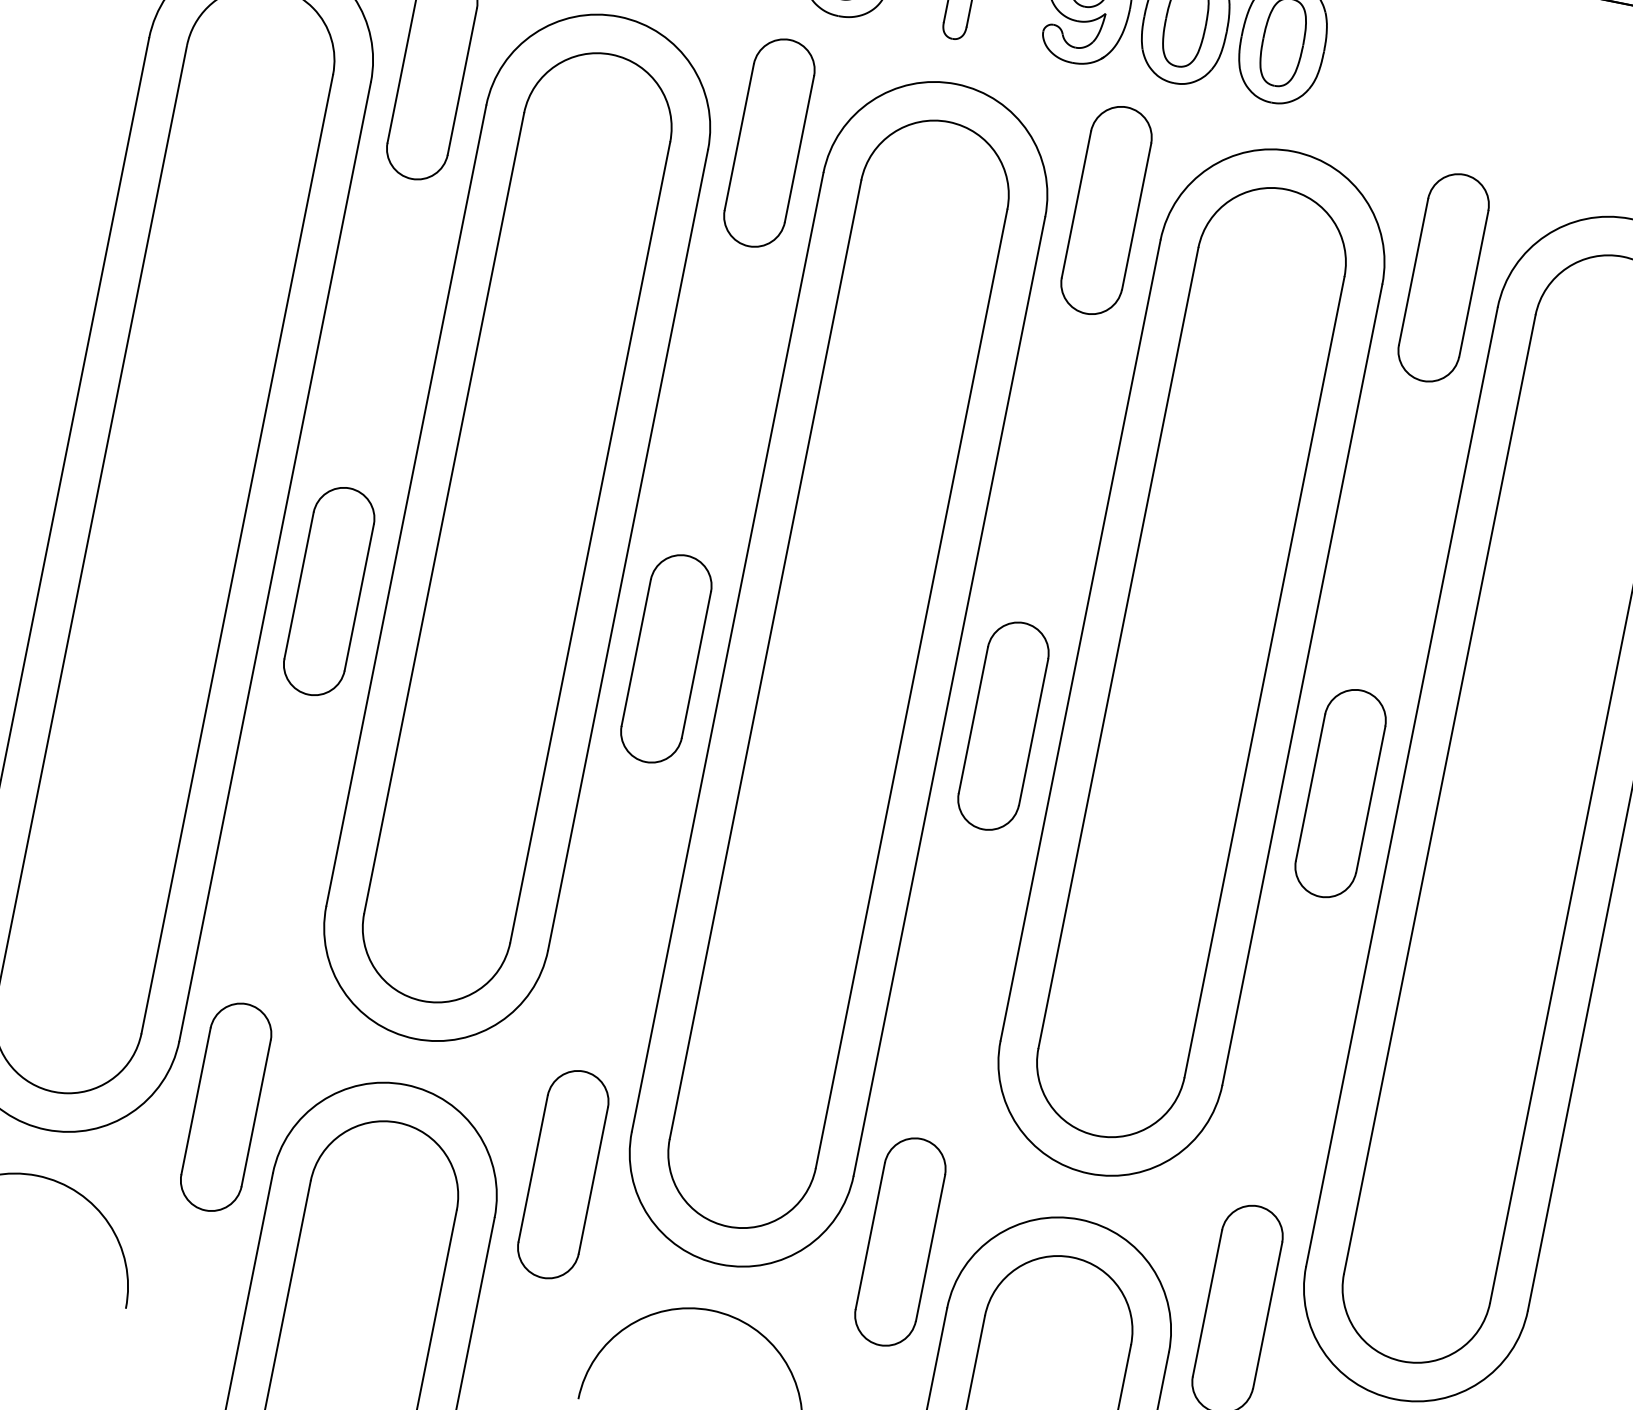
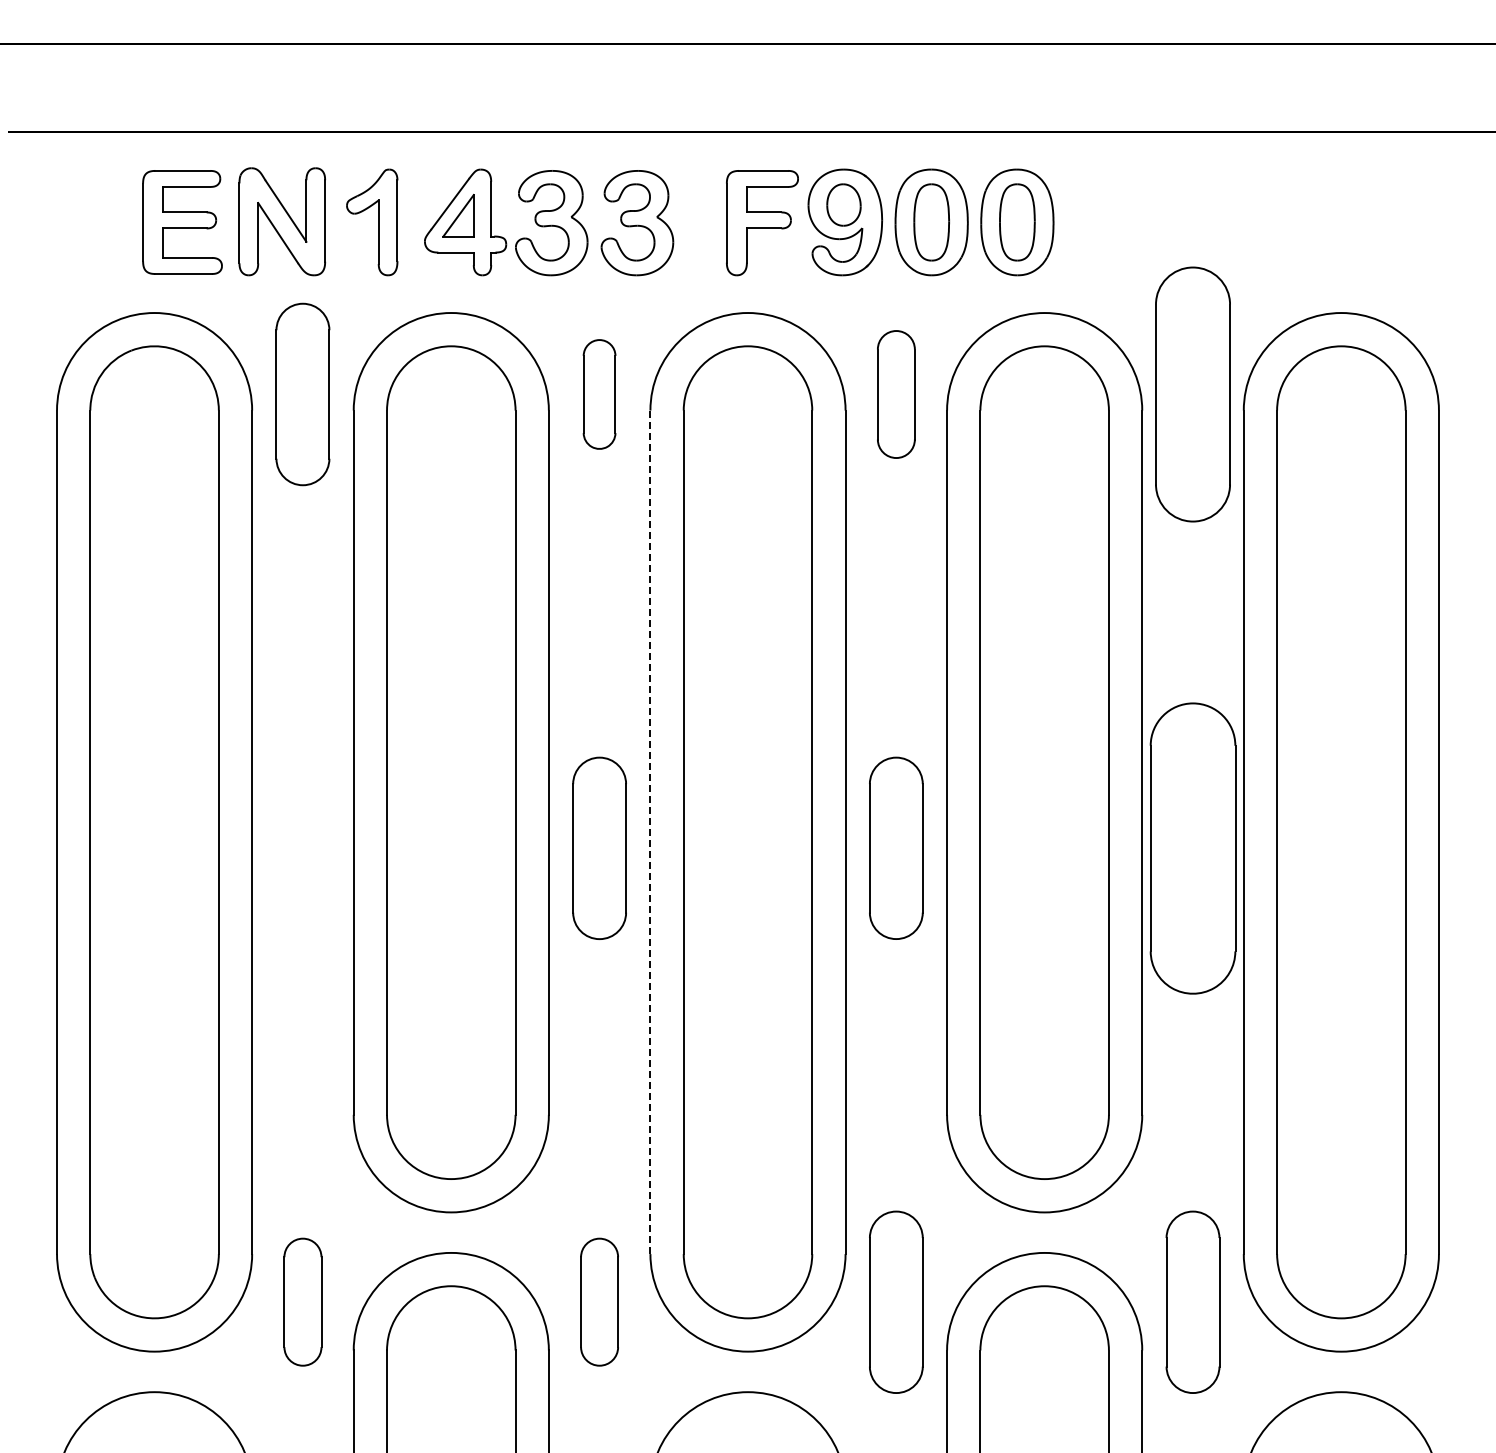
part: (769, 143) -> (599, 394), size x0.6
part: (1106, 210) -> (896, 394), size x0.7
part: (1443, 277) -> (1192, 394), size x1.4
part: (328, 590) -> (302, 847), removed
line: (727, 652) -> (650, 832), solid -> dashed
part: (1340, 792) -> (1192, 847), size x1.6
part: (225, 1106) -> (302, 1301), size x0.7
part: (563, 1173) -> (599, 1301), size x0.7

